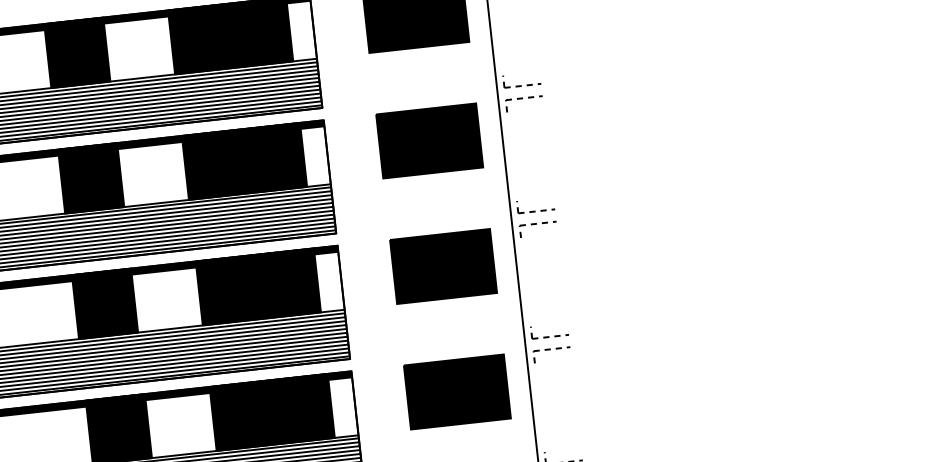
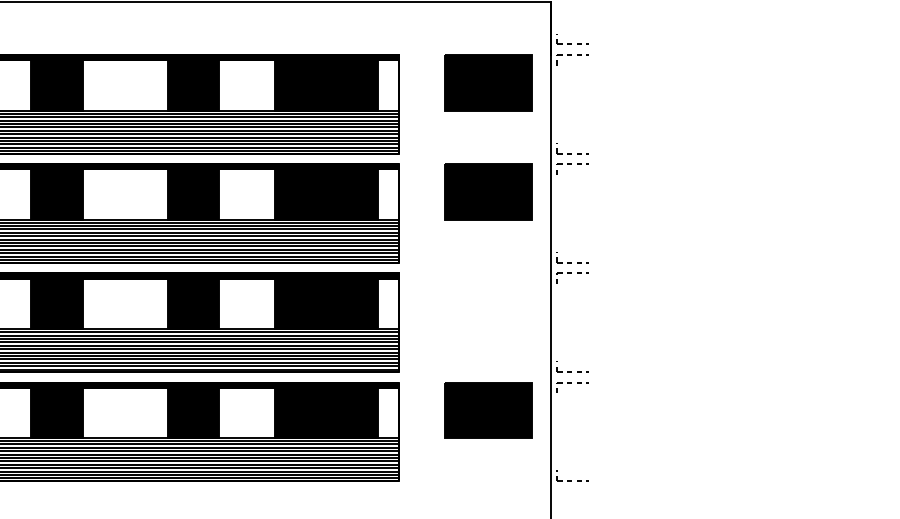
part: (443, 265) -> (488, 300), removed

